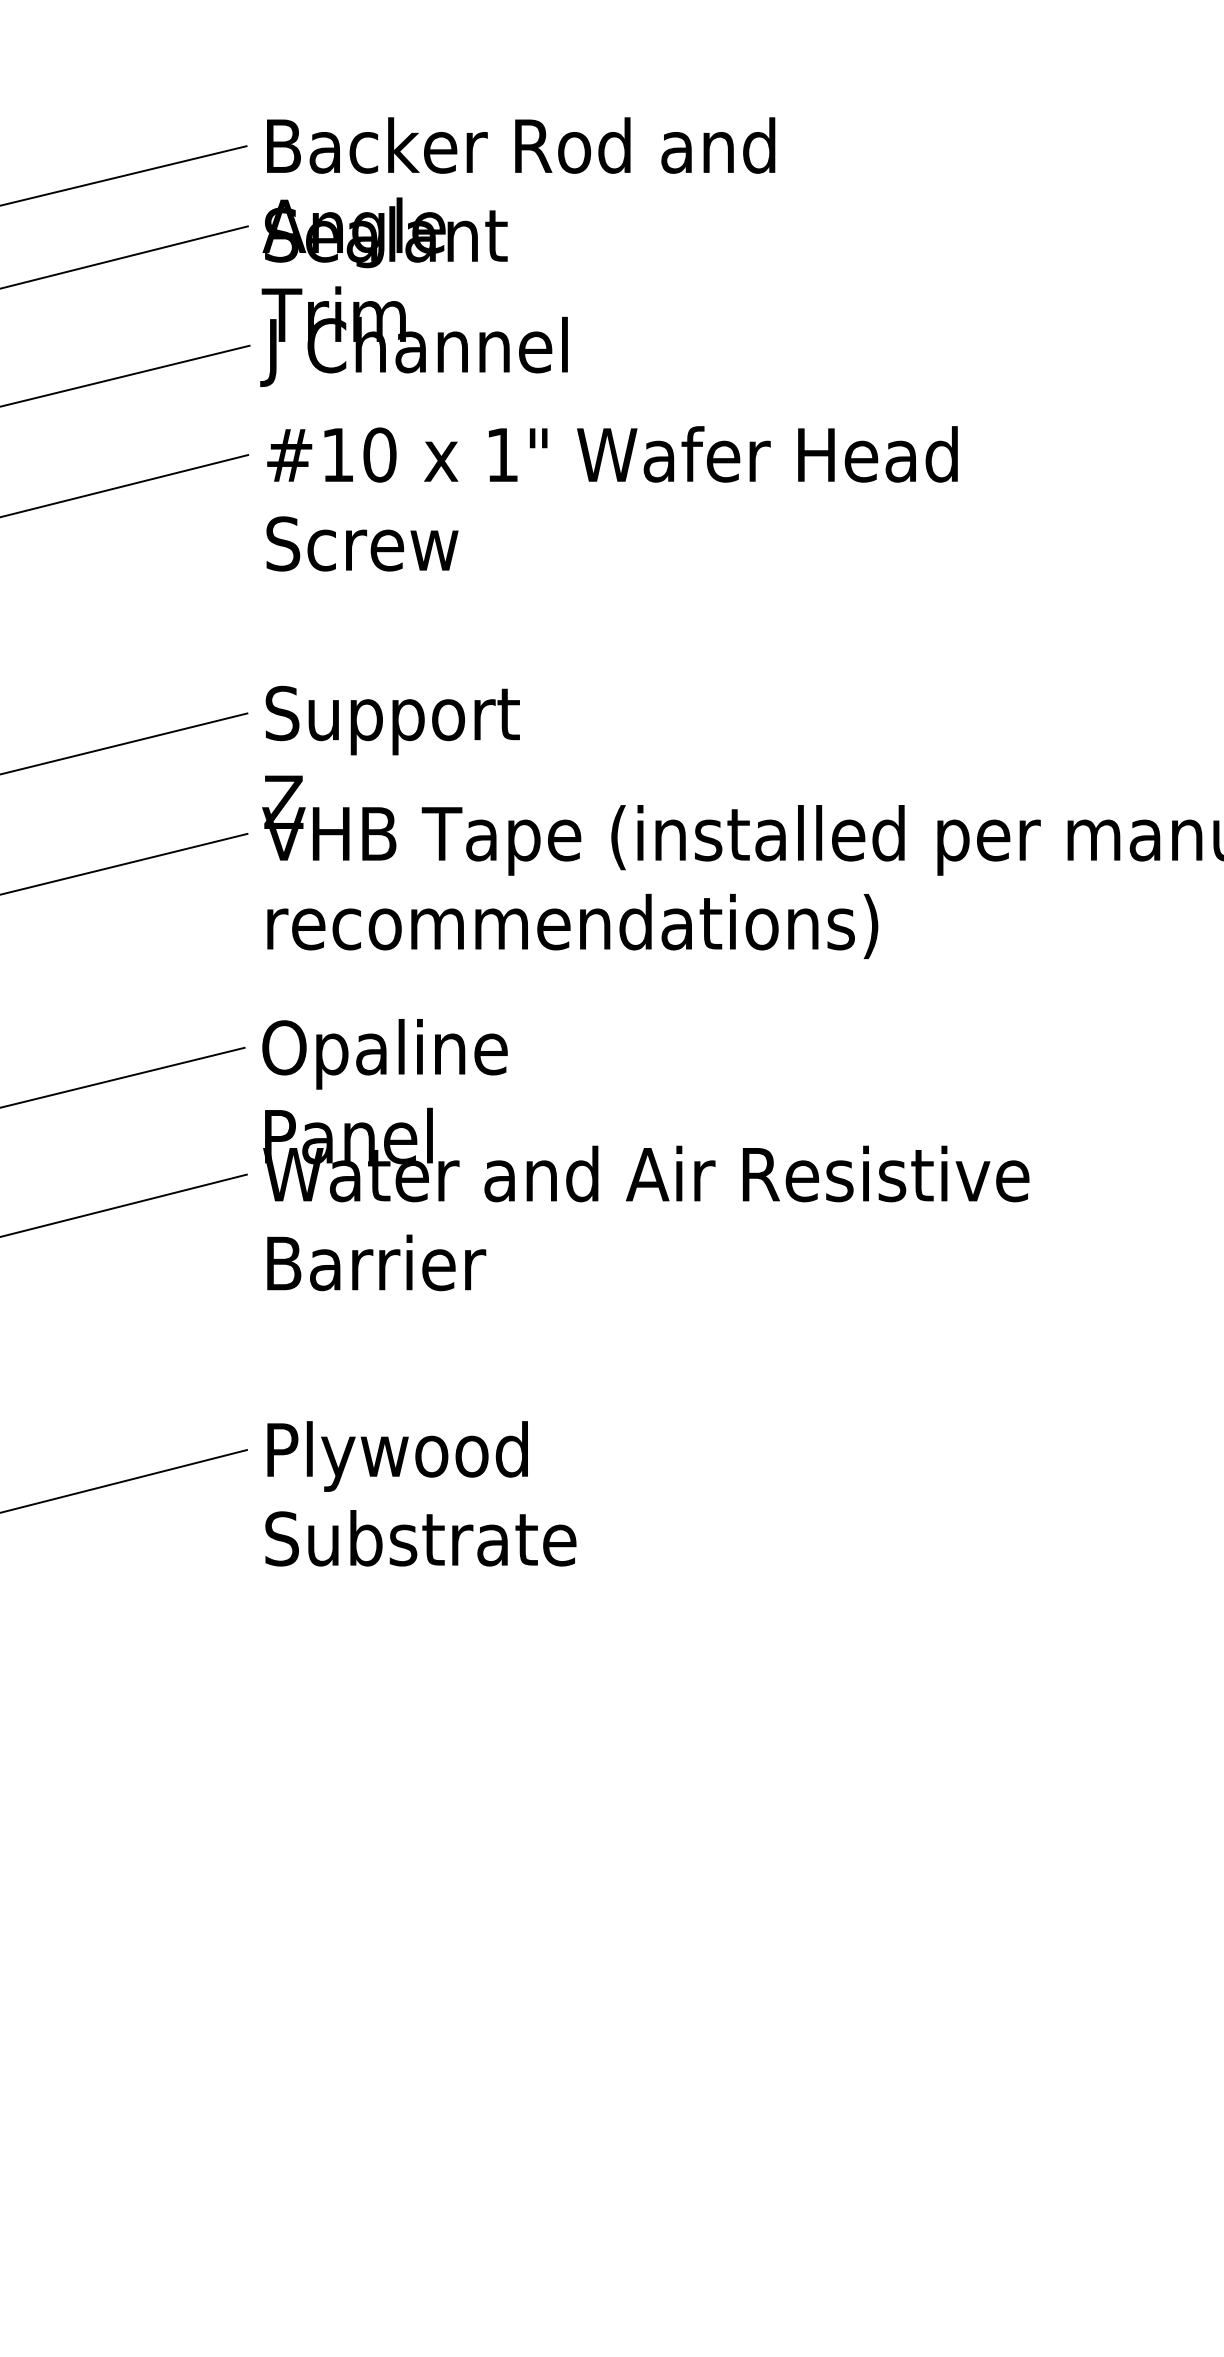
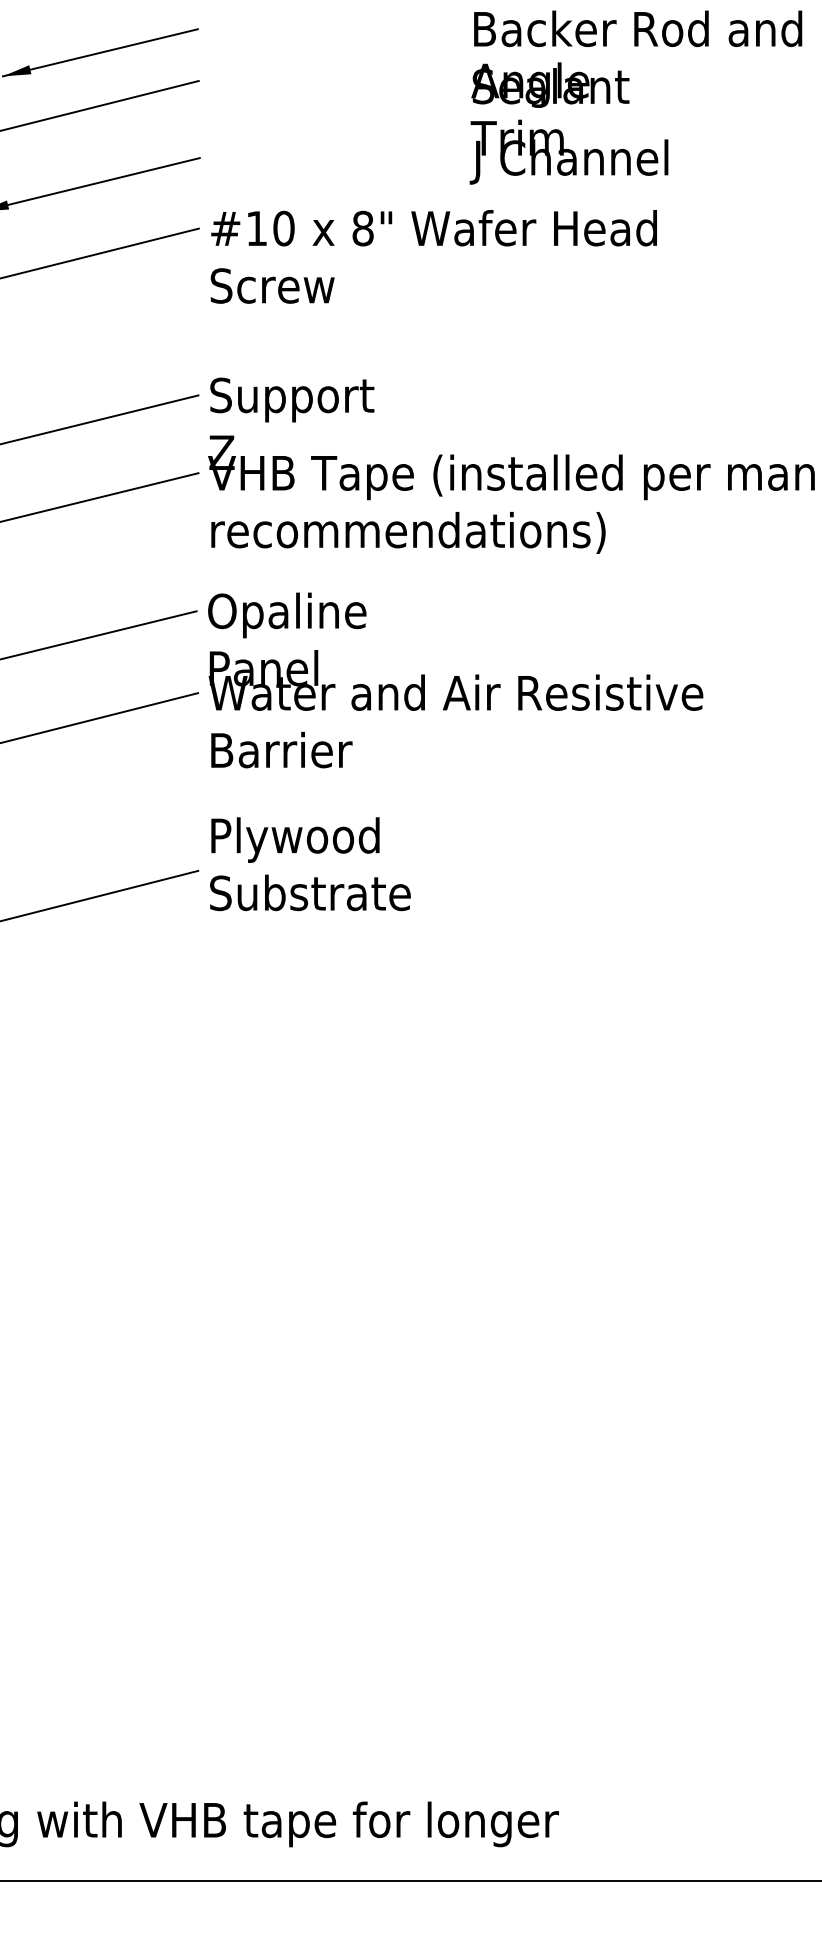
text: (517, 251) -> (635, 97), moved
text: (501, 454) -> (362, 228), 1" -> 8"
text: (420, 1494) -> (310, 864), moved

